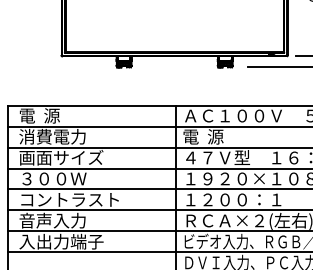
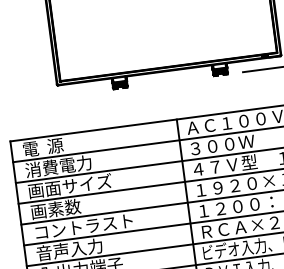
text: (216, 136) -> (221, 144), 電  源 -> ３００Ｗ
text: (52, 178) -> (63, 207), ３００Ｗ -> 画素数

